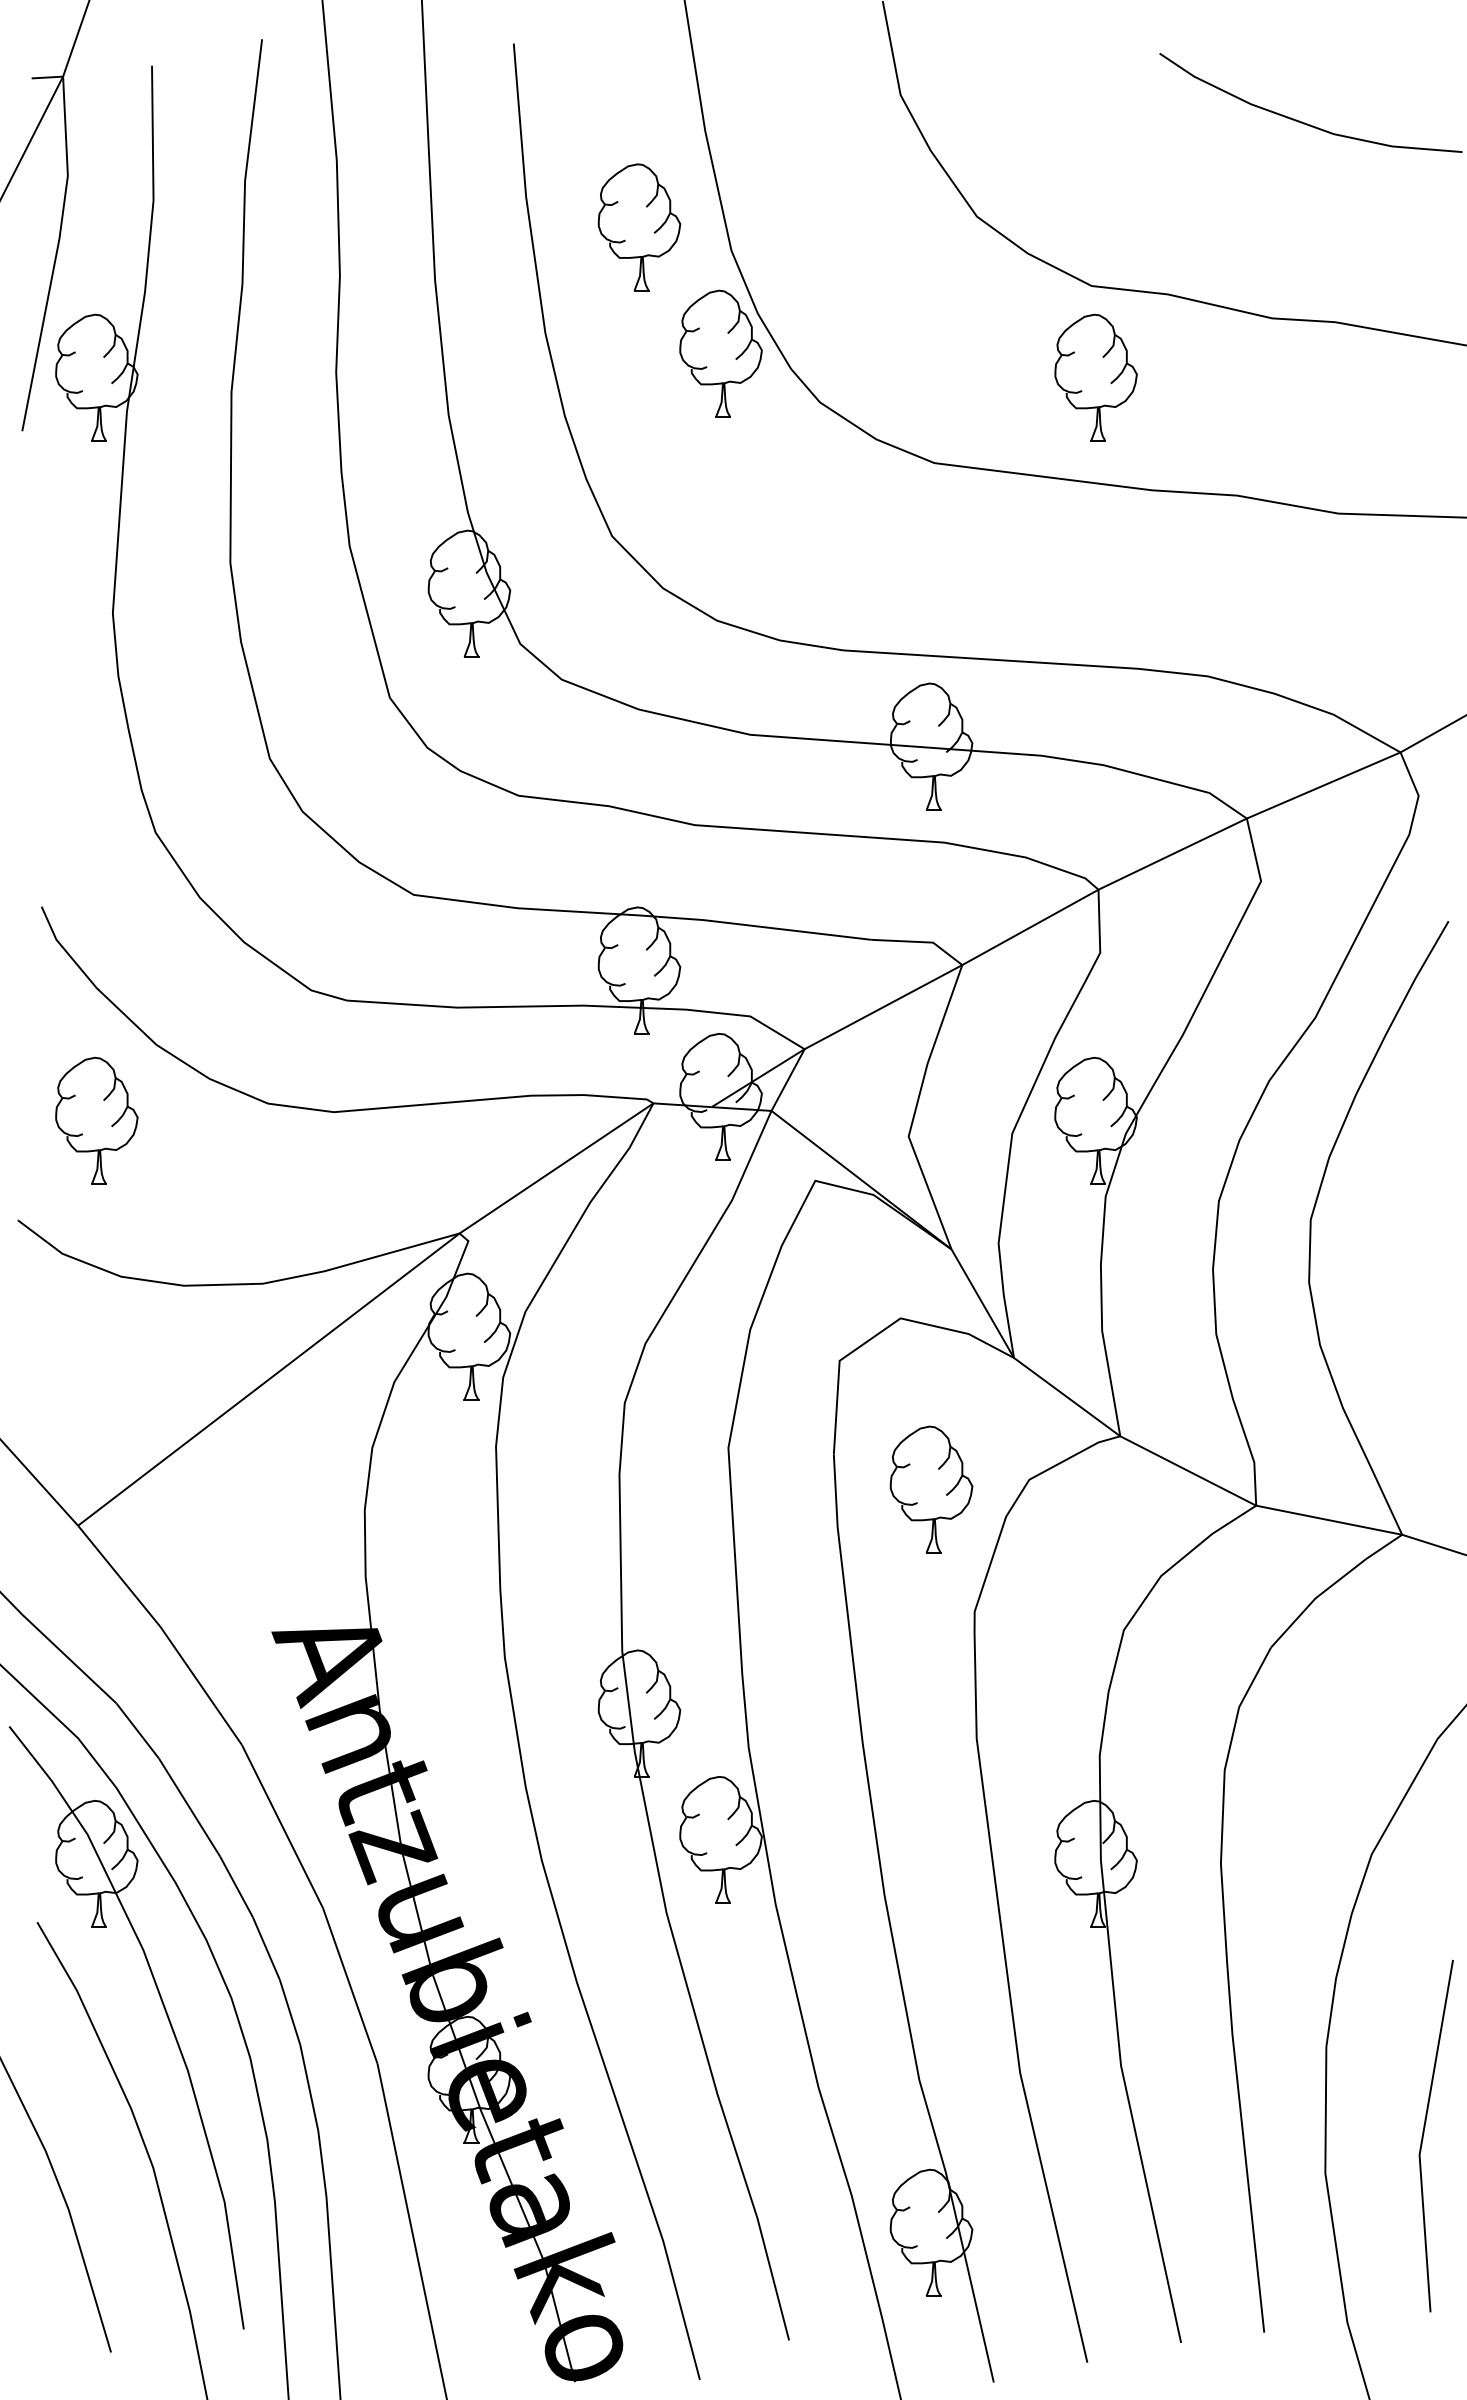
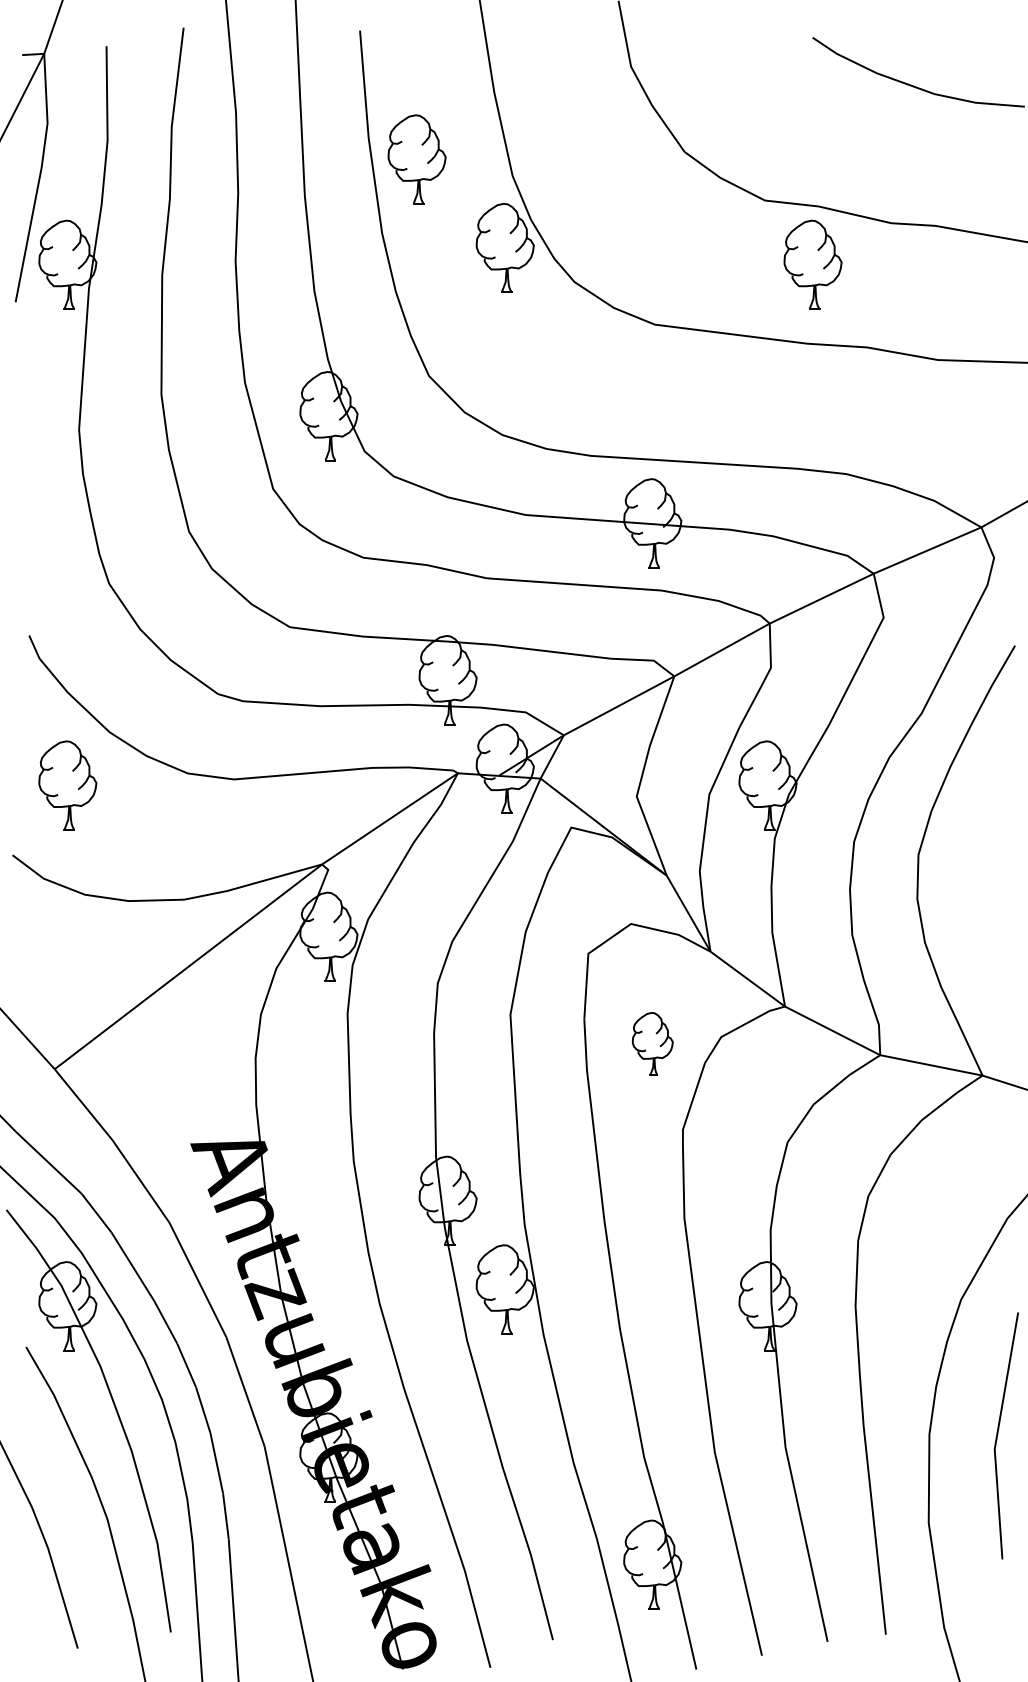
part: (638, 227) -> (416, 159), moved
part: (1095, 377) -> (812, 264), moved
part: (931, 1488) -> (652, 1043), size x0.7
line: (1424, 2134) -> (998, 1434), moved

